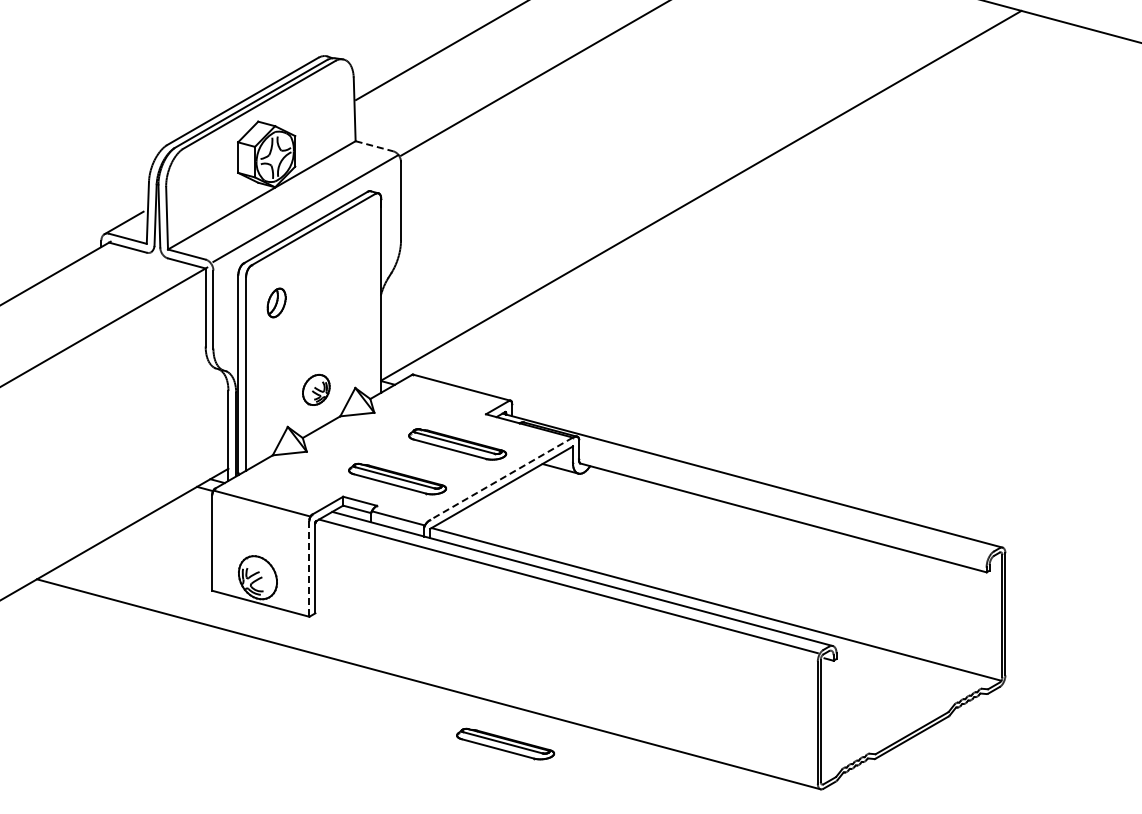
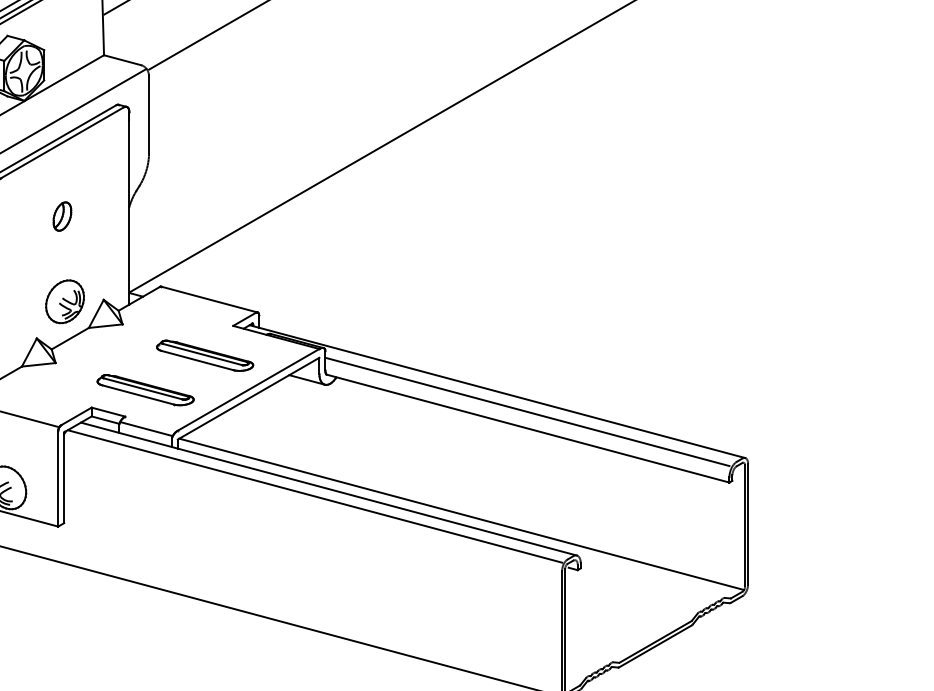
line: (374, 146) -> (122, 60), dashed -> solid
part: (276, 302) -> (62, 216), moved
part: (316, 389) -> (65, 301), size x1.43
line: (501, 479) -> (248, 390), dashed -> solid
line: (782, 500) -> (527, 411), added
line: (309, 569) -> (58, 479), dashed -> solid
part: (505, 743) -> (252, 652), removed

